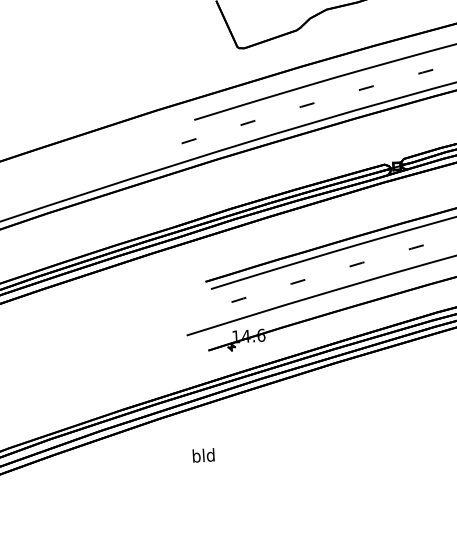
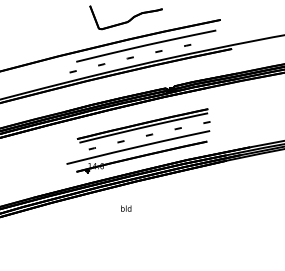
text: (204, 455) -> (126, 208), moved

